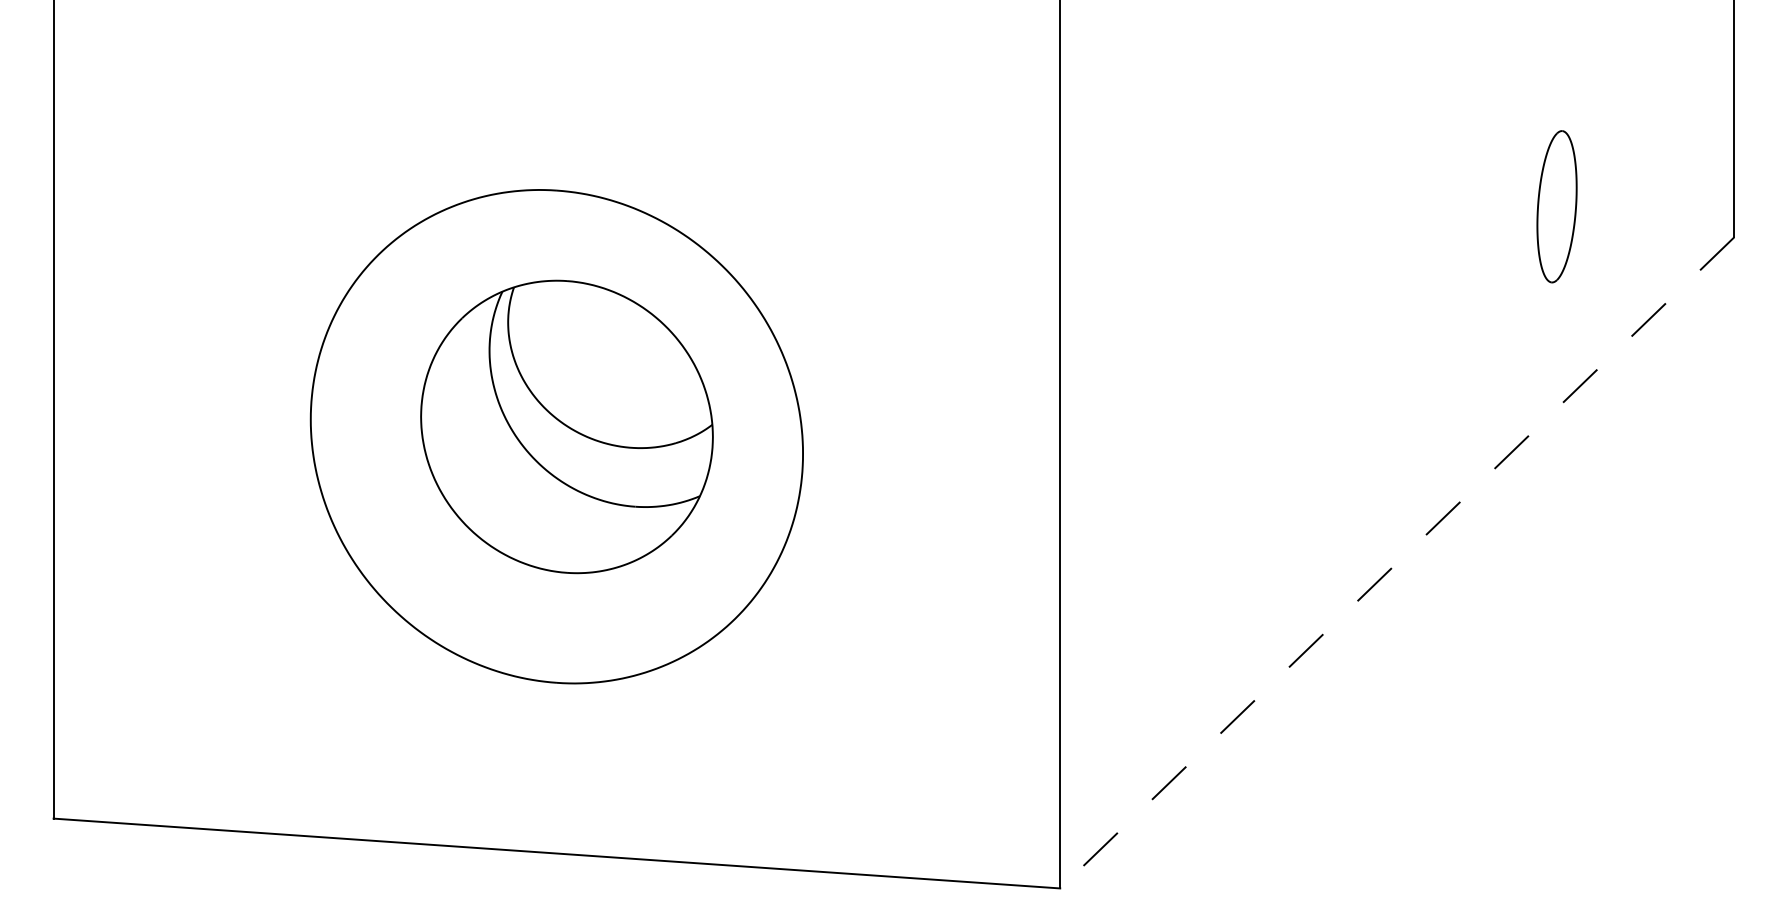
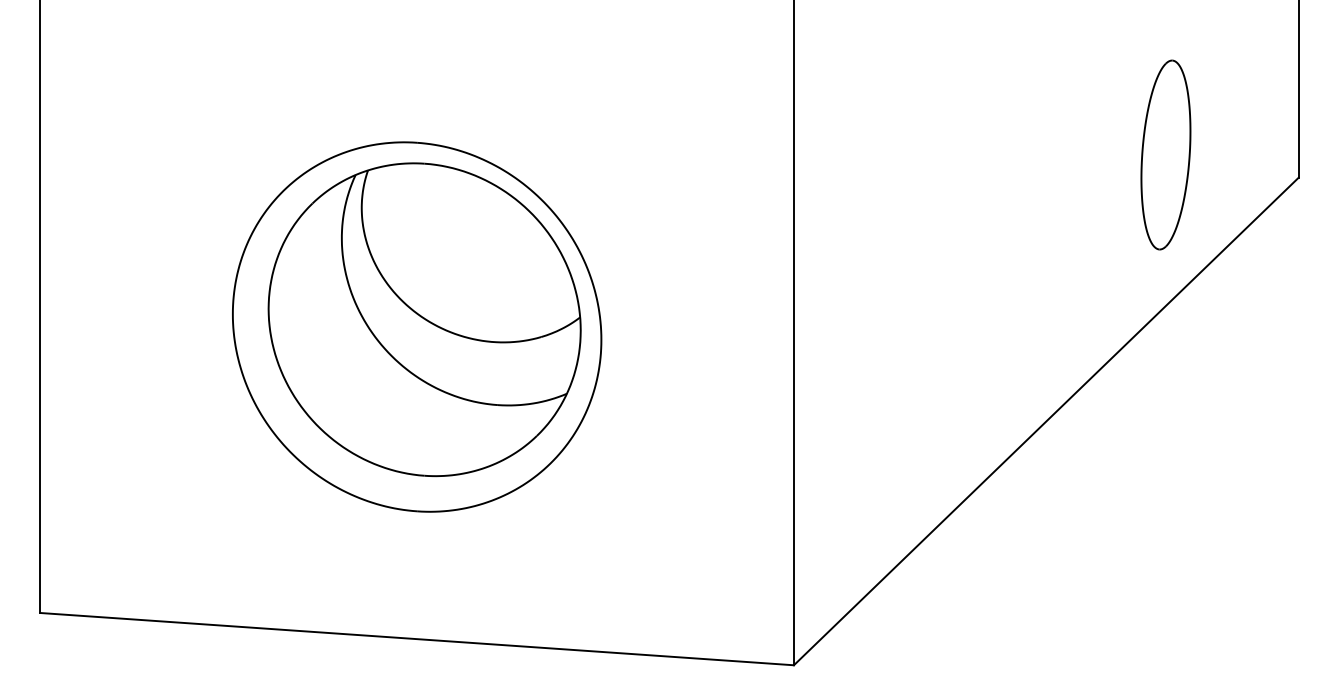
part: (1556, 206) -> (1165, 154), size x1.67
part: (566, 426) -> (424, 319), size x1.43
line: (1397, 562) -> (1046, 421), dashed -> solid

